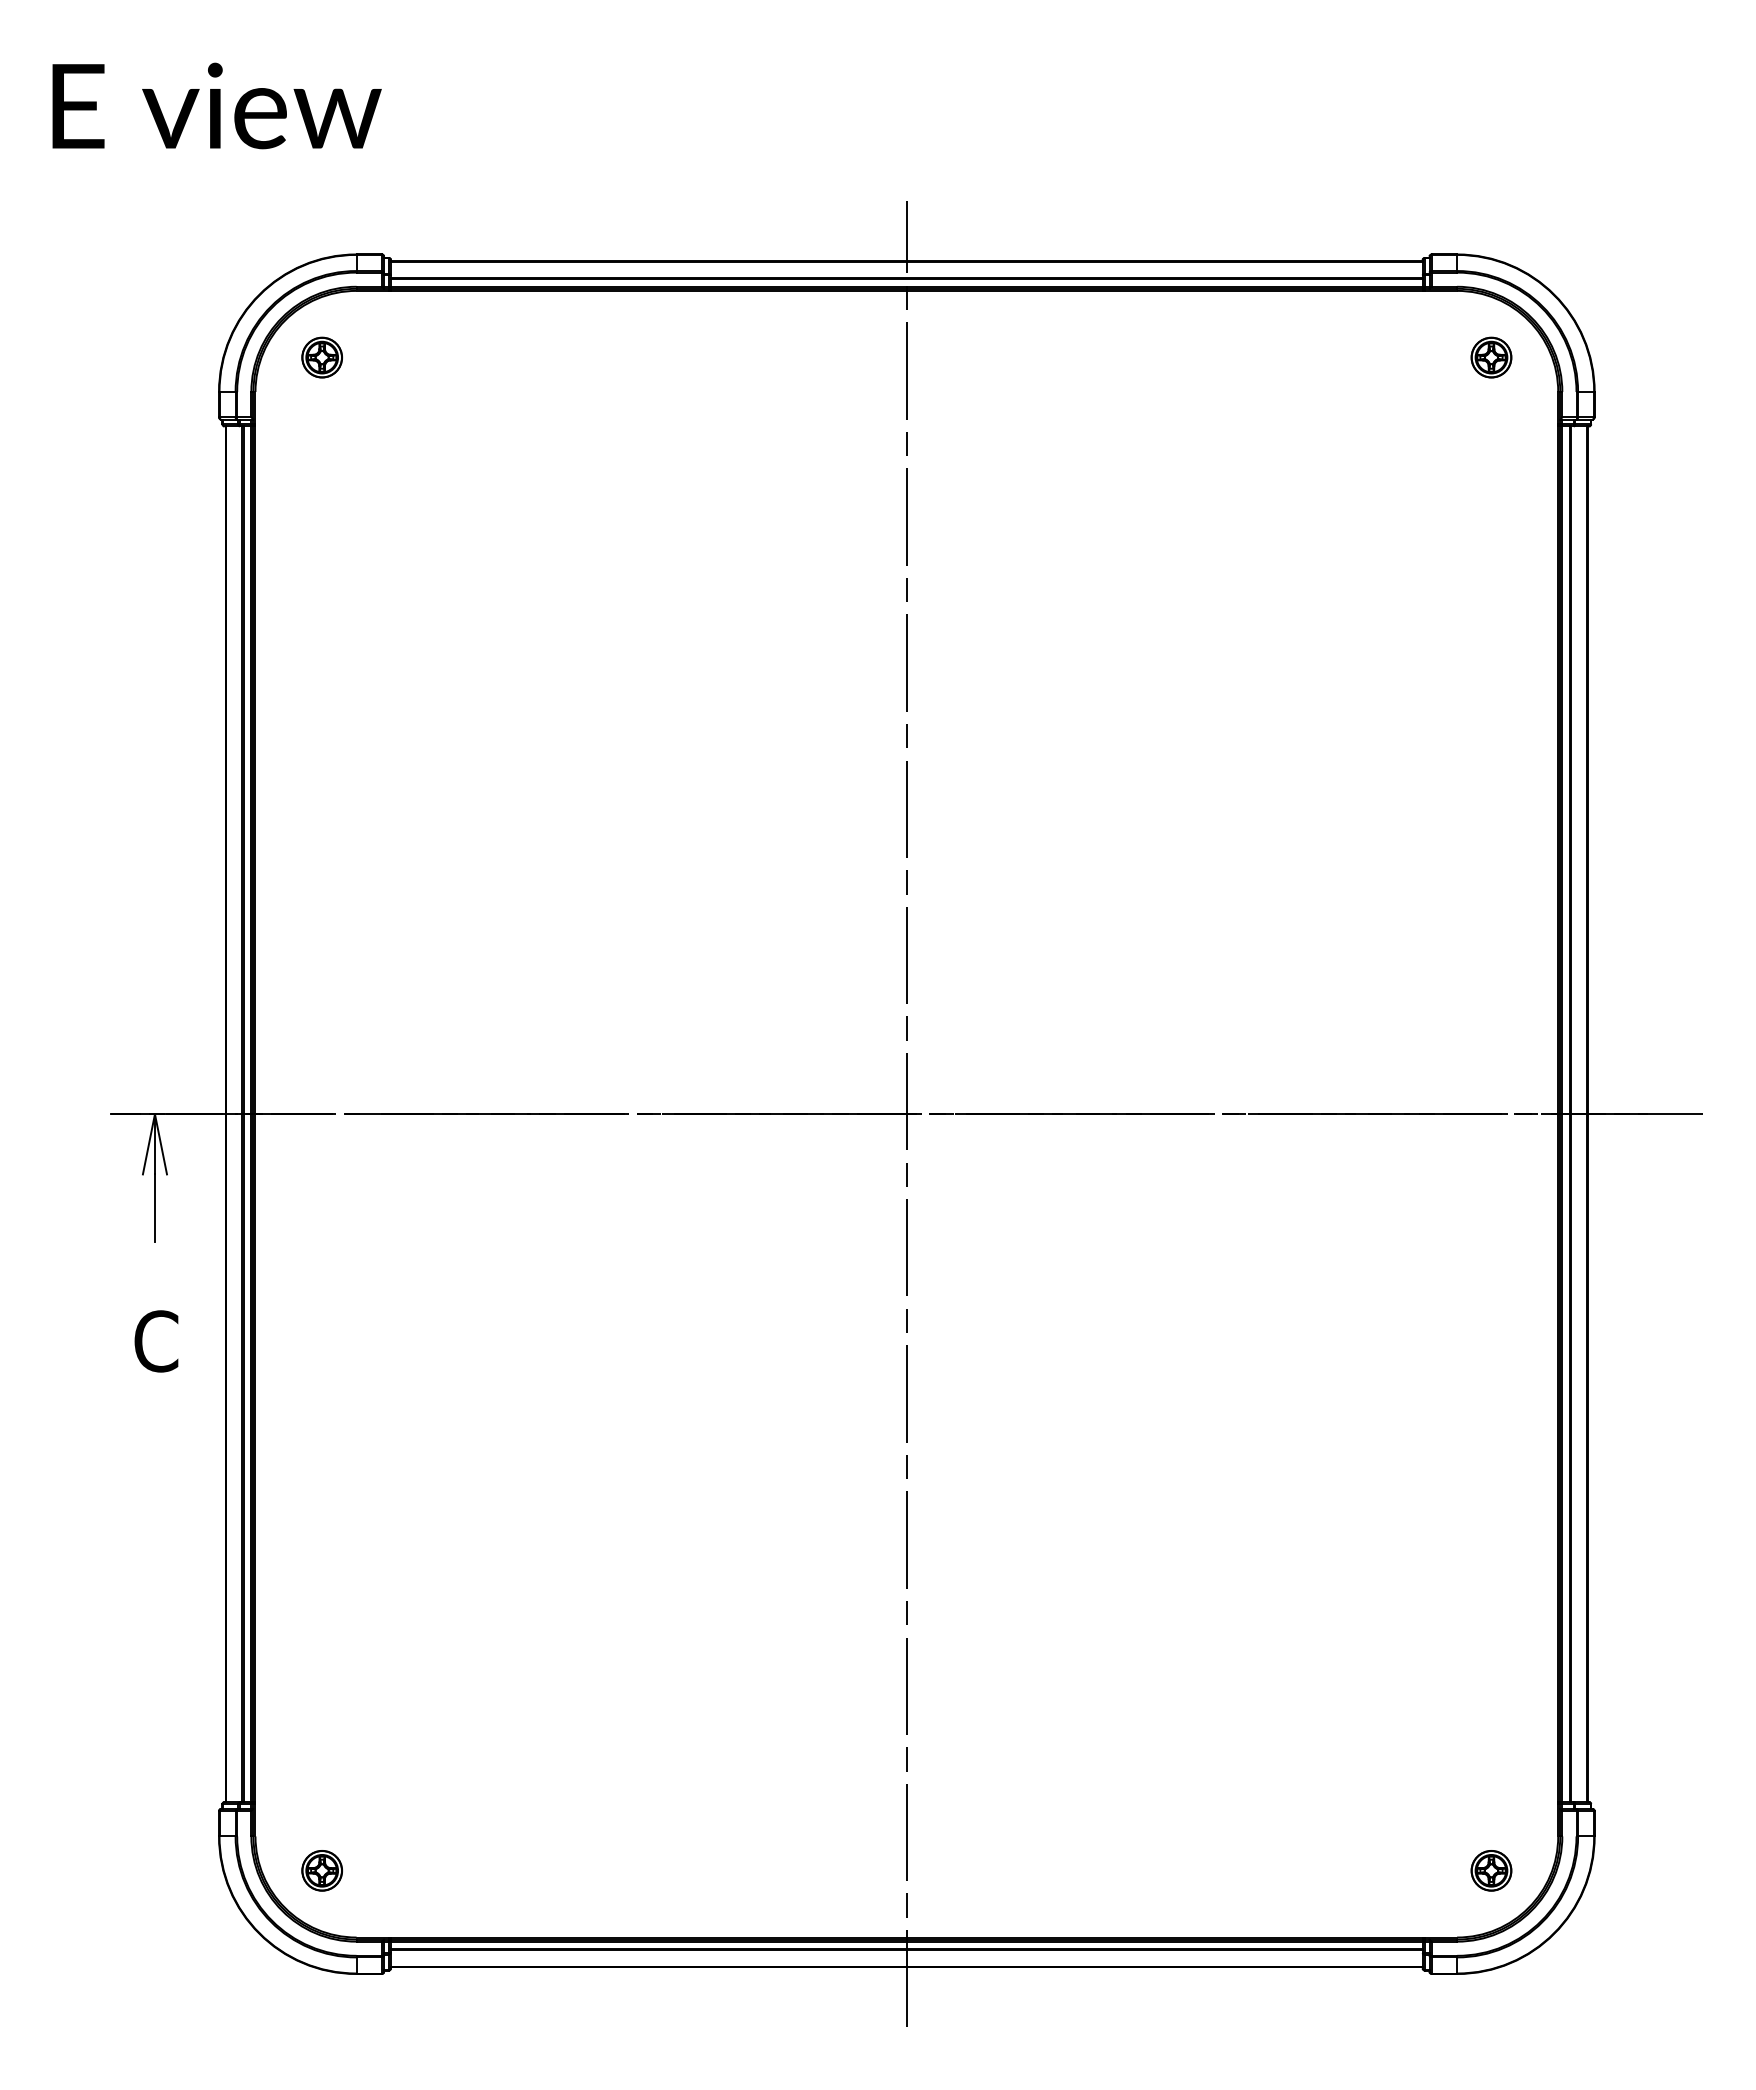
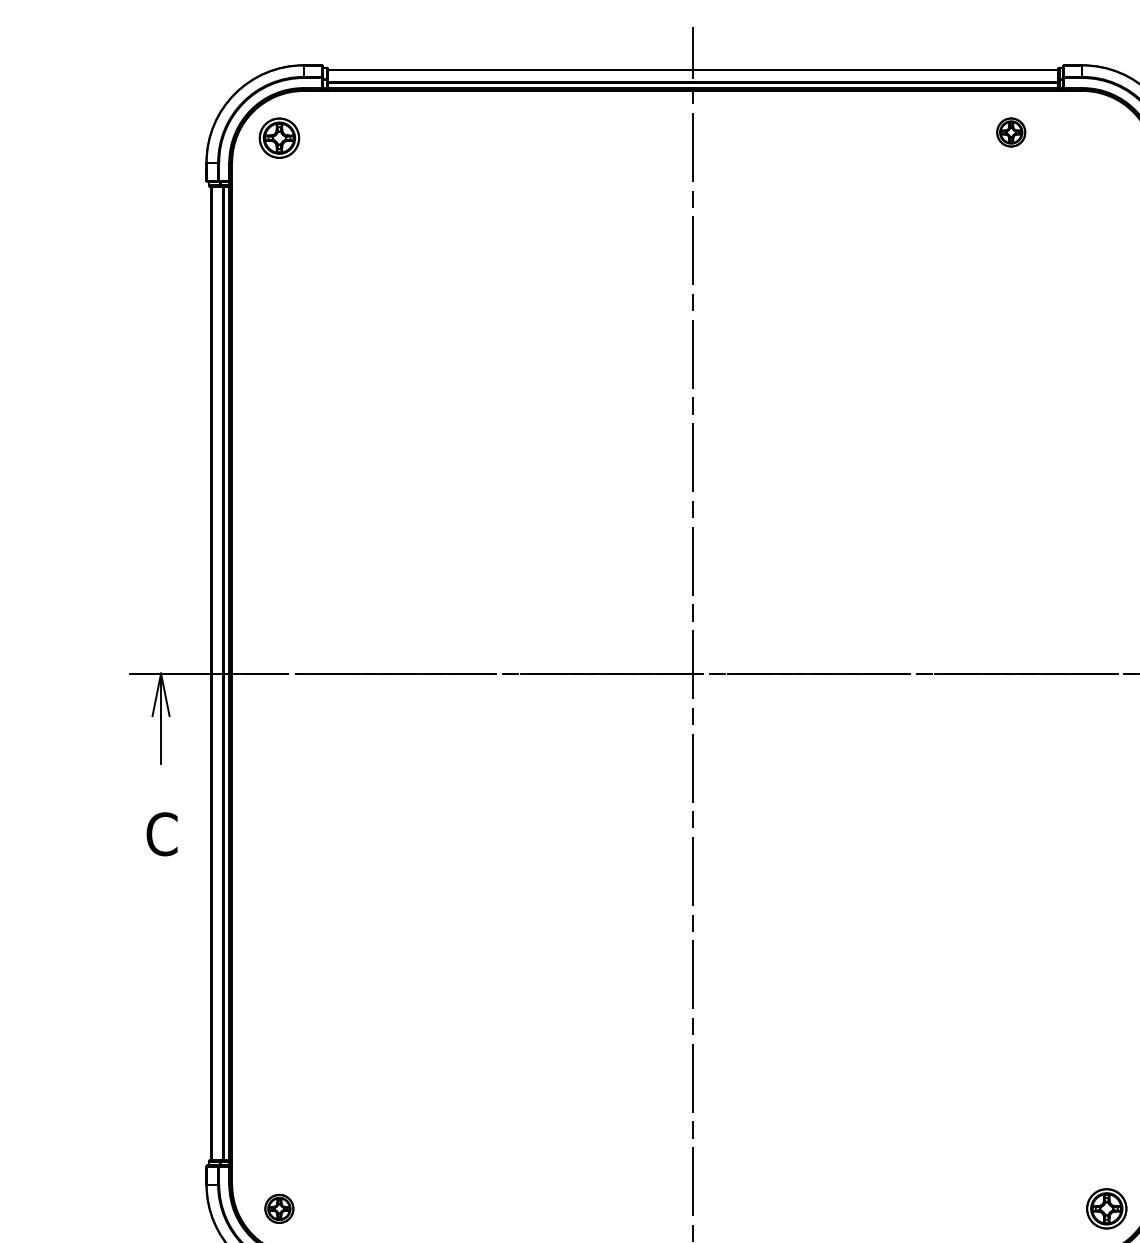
part: (321, 357) -> (278, 138), size x1.4
part: (1491, 357) -> (1011, 132), moved
part: (1491, 1870) -> (1106, 1208), size x1.4

